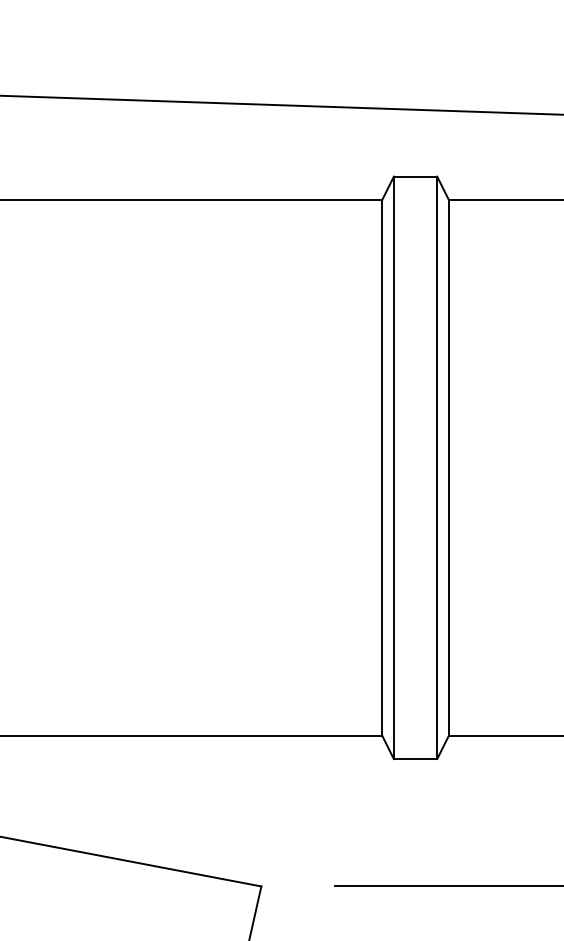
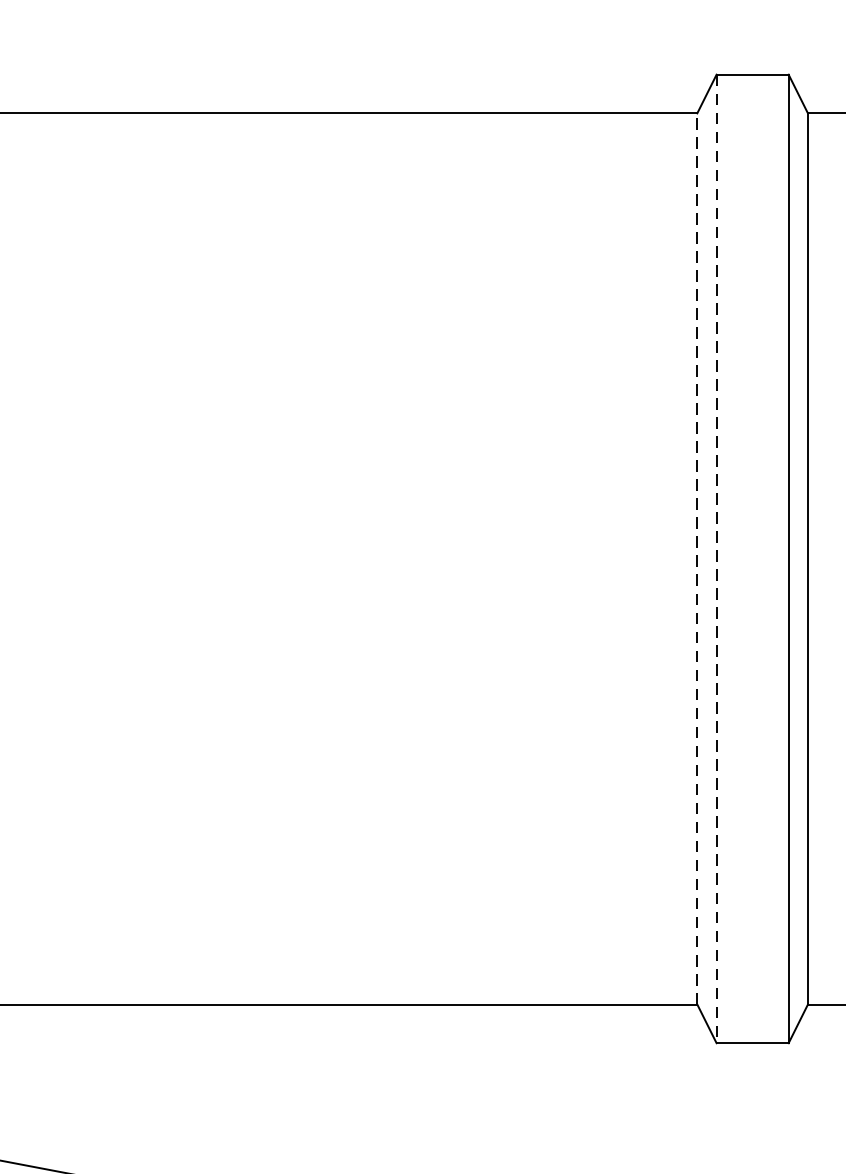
line: (382, 467) -> (697, 558), solid -> dashed
line: (393, 468) -> (715, 560), solid -> dashed

